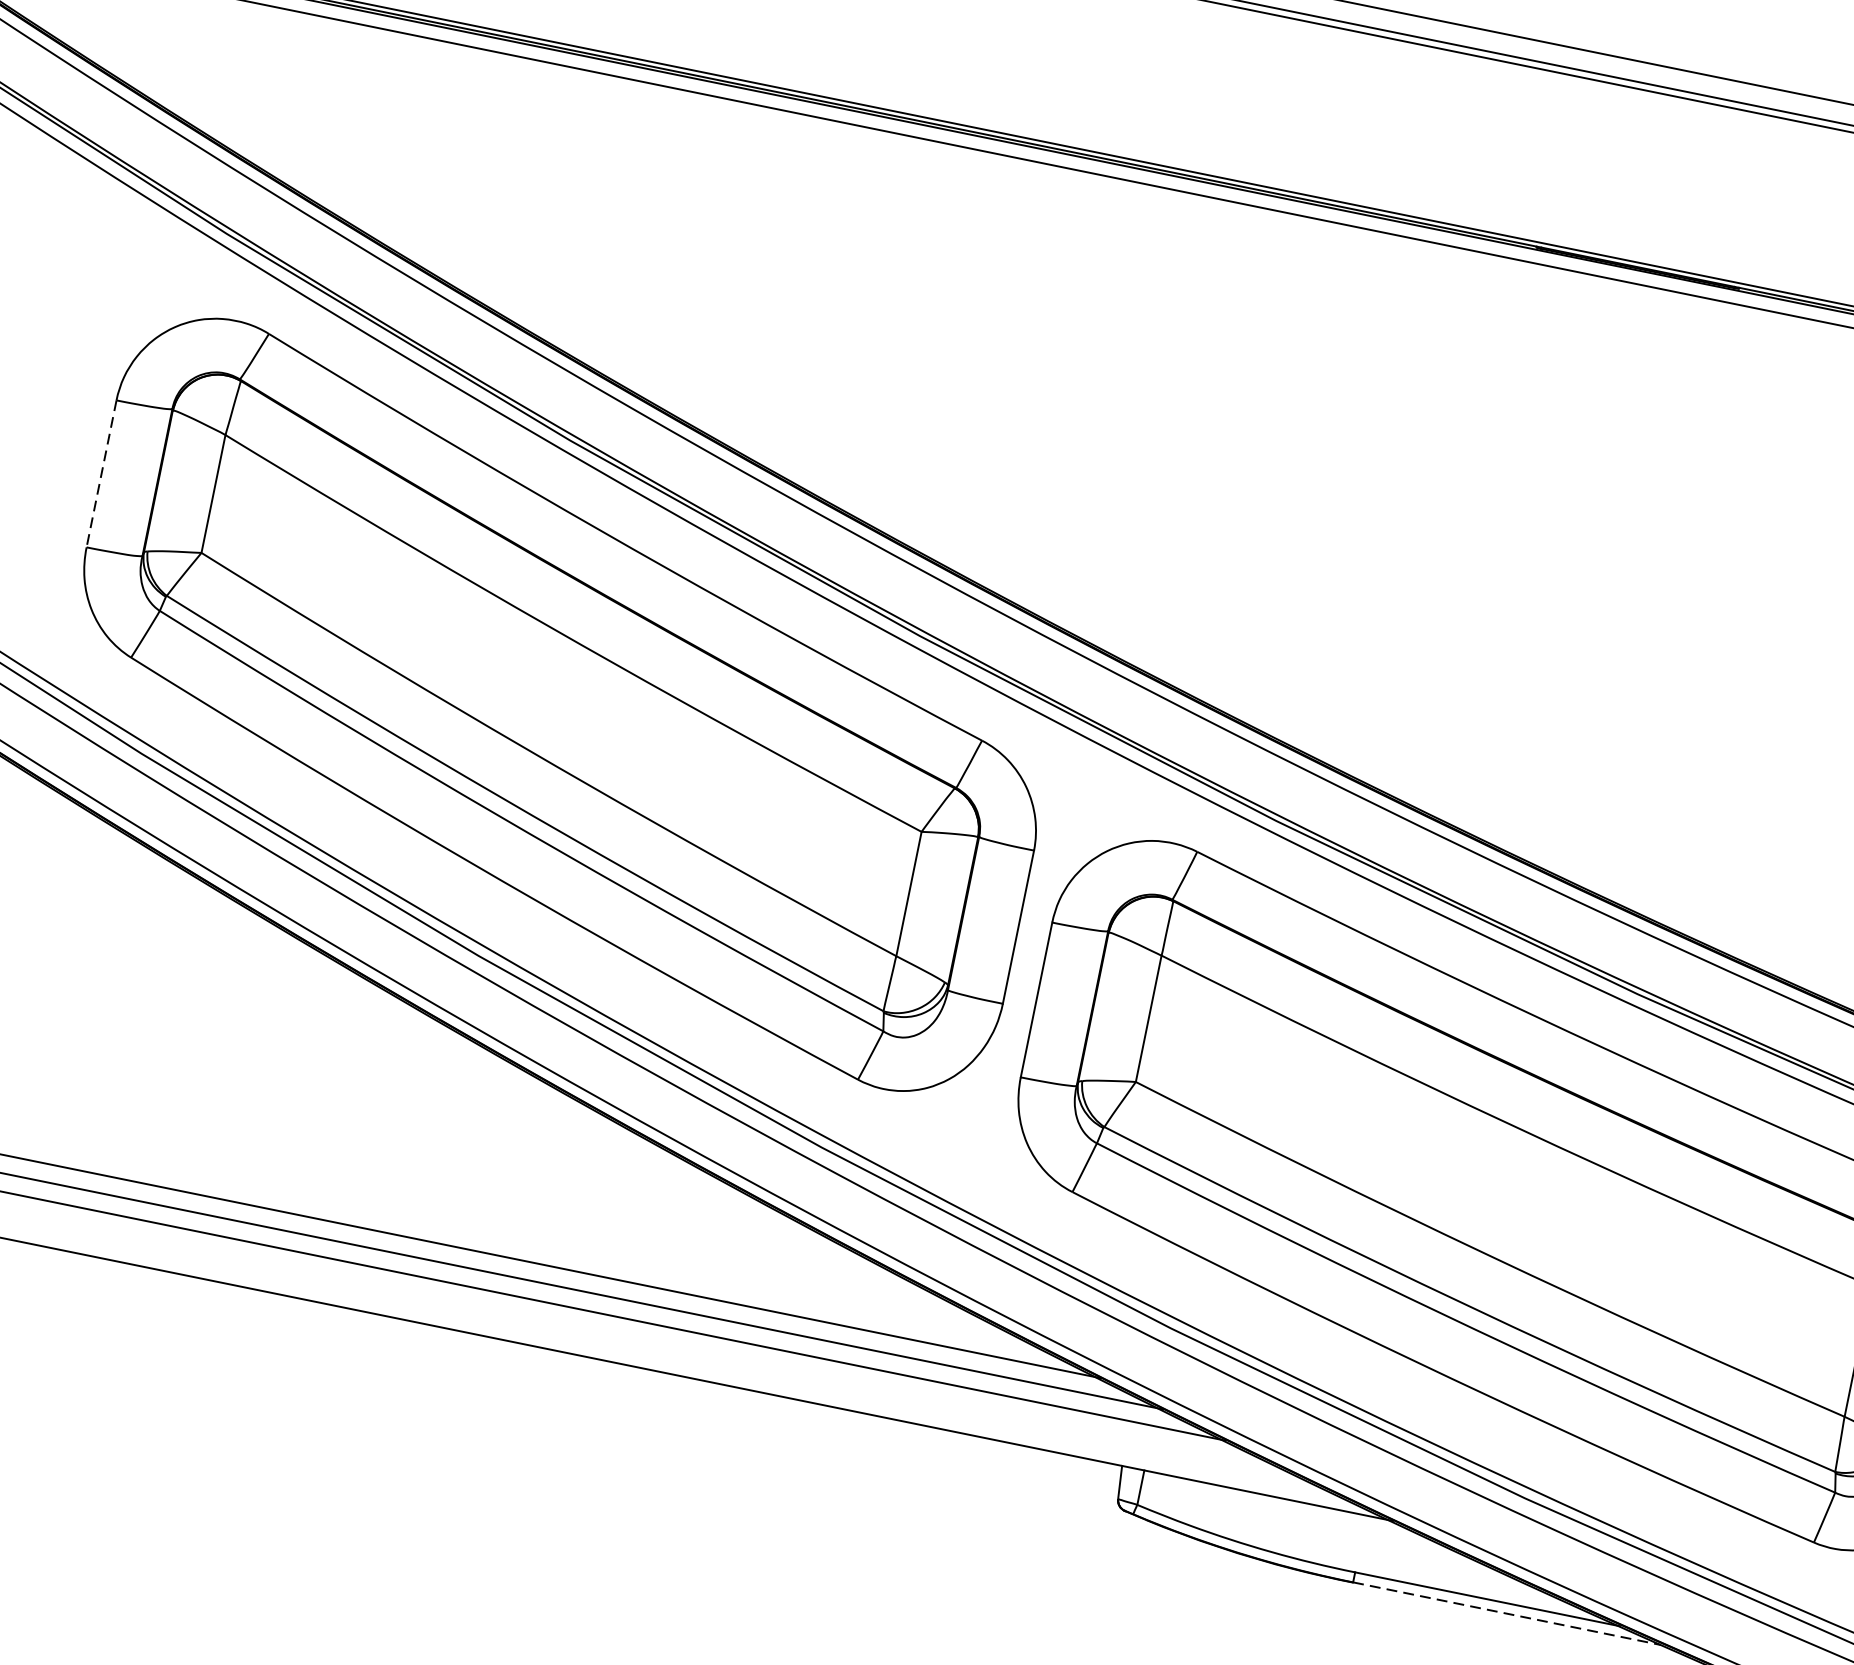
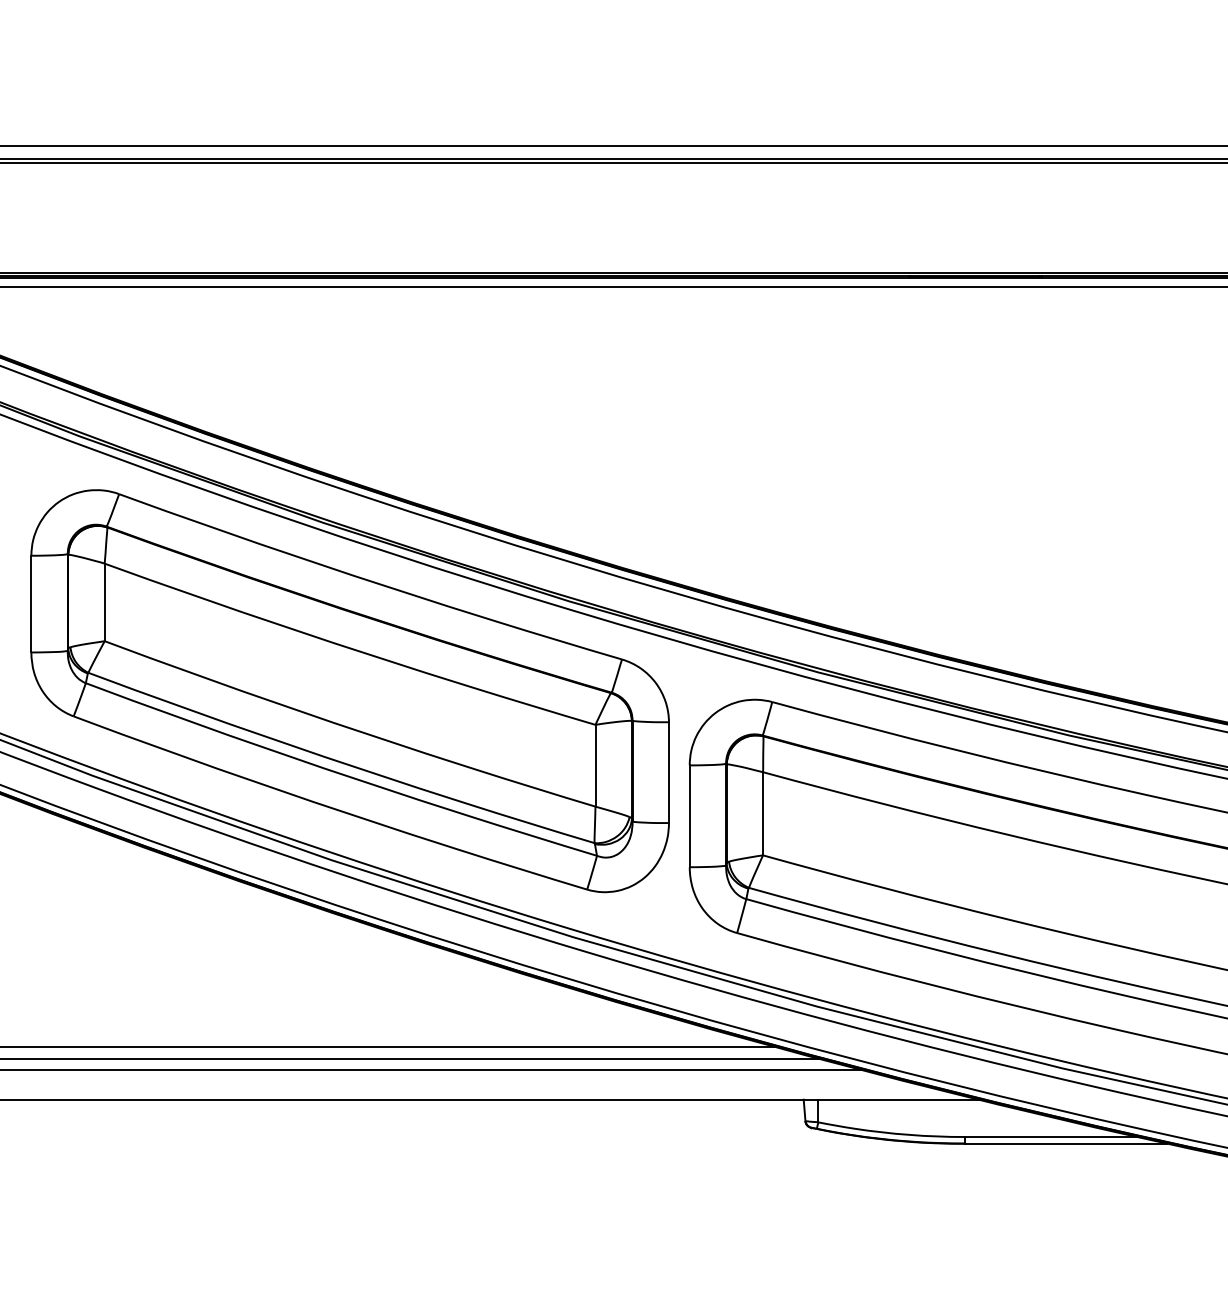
line: (101, 474) -> (31, 604), dashed -> solid
line: (1507, 1613) -> (1066, 1143), dashed -> solid

